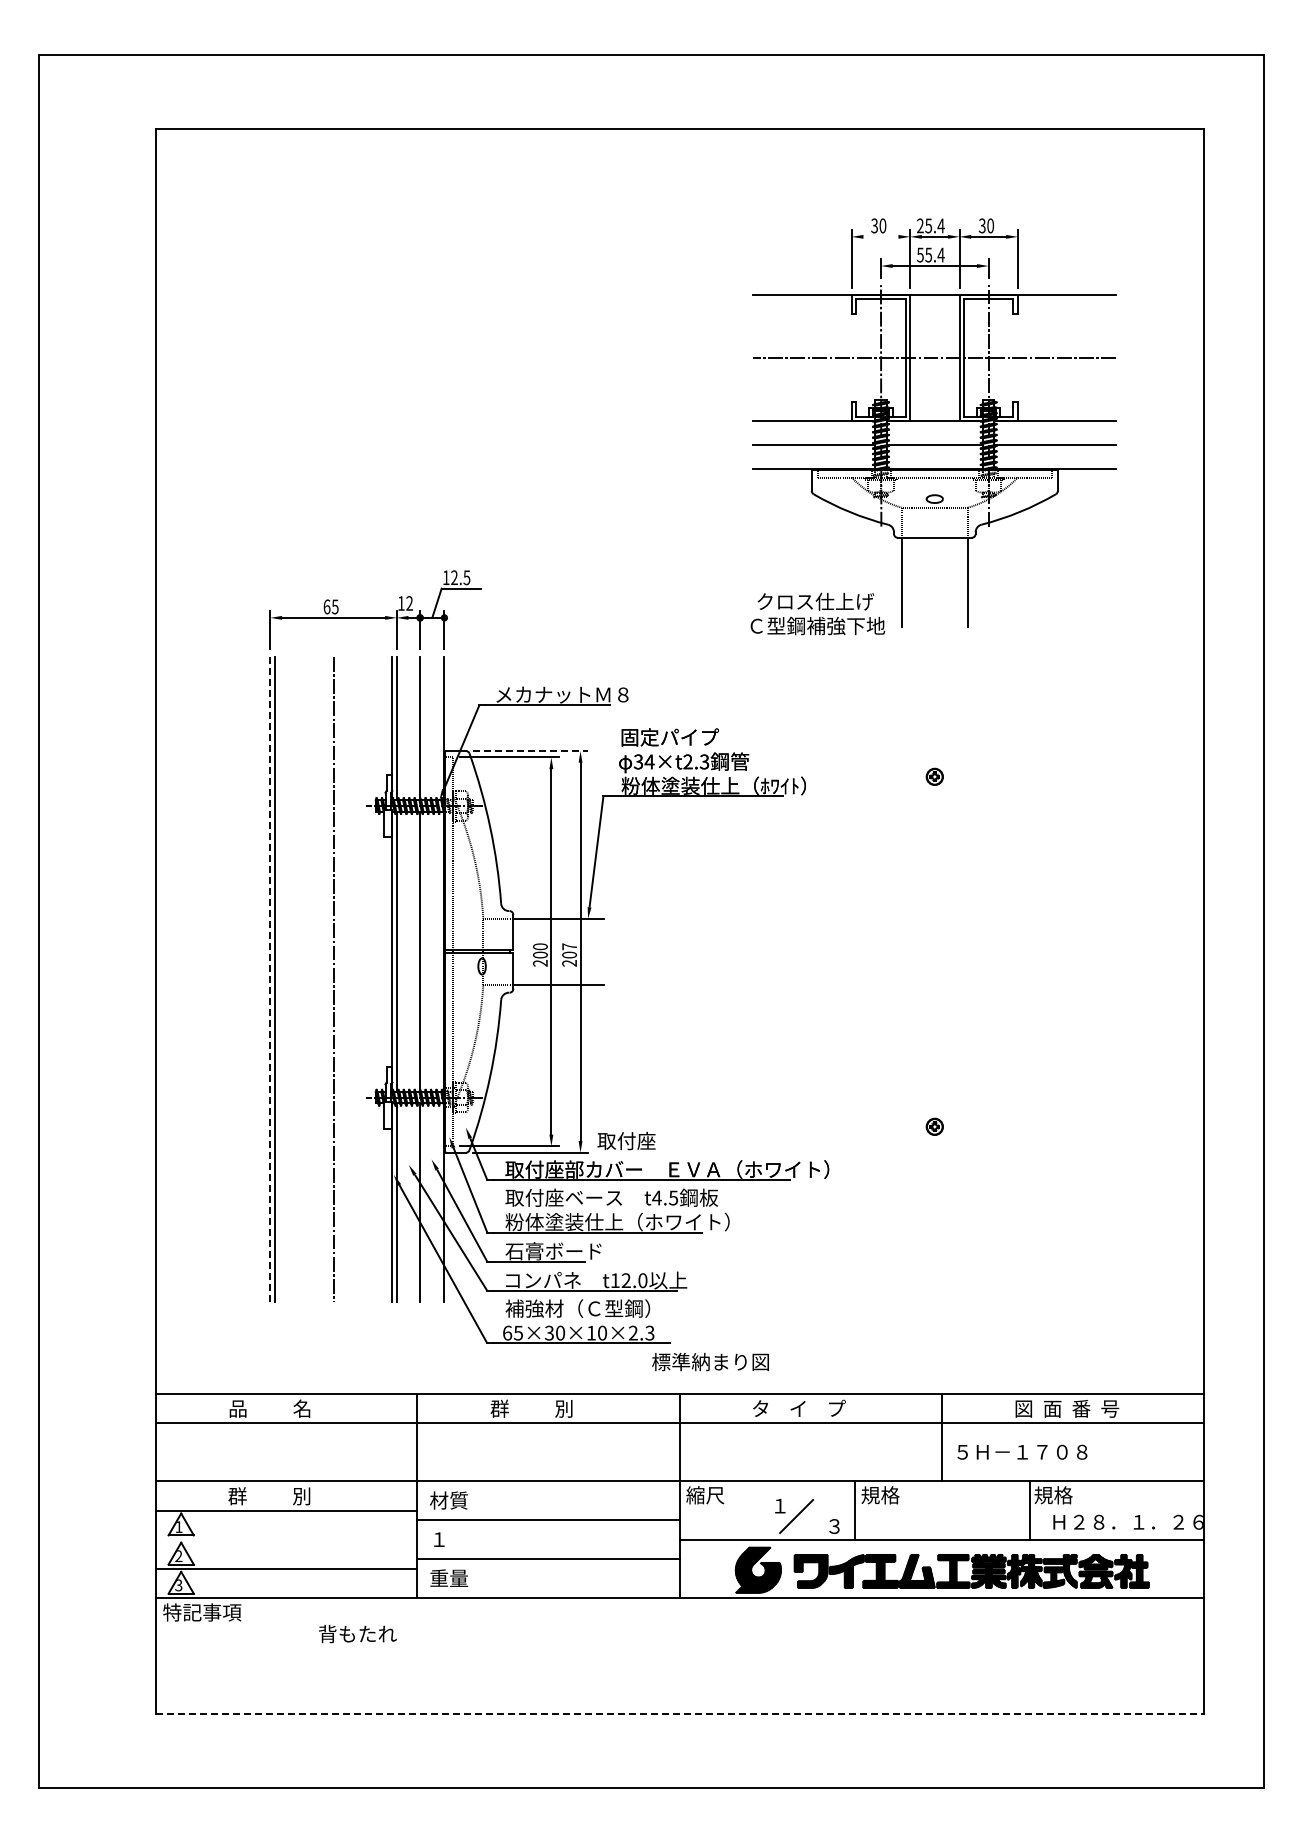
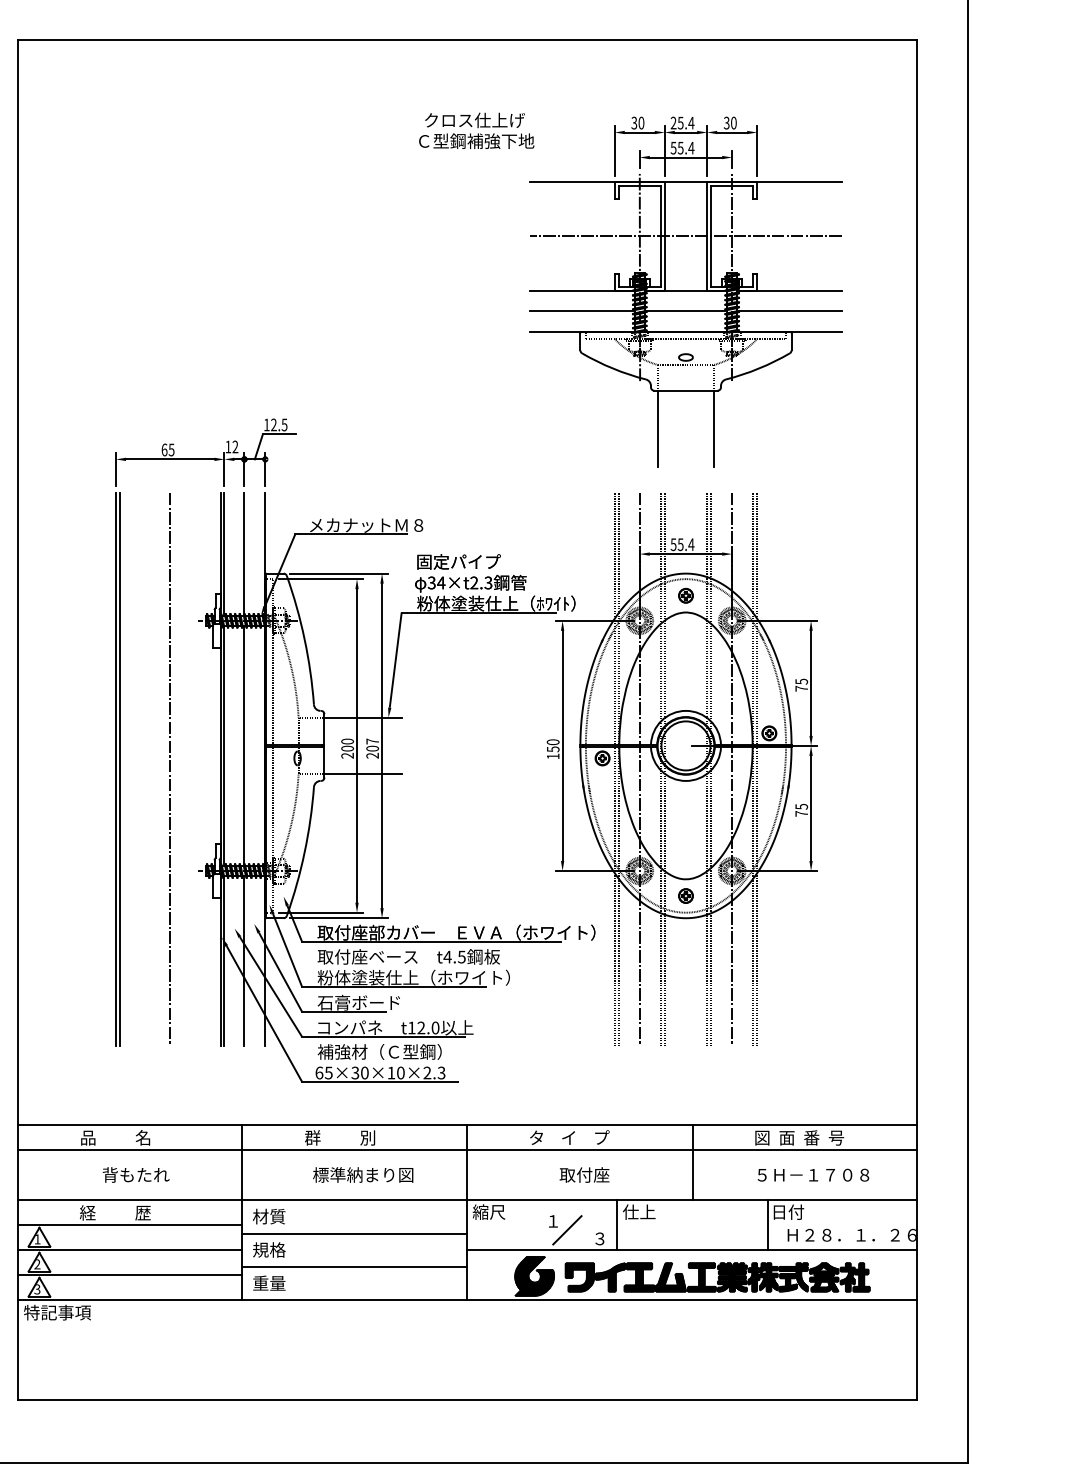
line: (880, 236) -> (639, 132), added
text: (817, 613) -> (476, 130), moved
line: (531, 751) -> (339, 574), dashed -> solid
line: (270, 979) -> (116, 769), dashed -> solid
part: (930, 979) -> (682, 769), added
text: (626, 1141) -> (584, 1175), moved
text: (710, 1362) -> (363, 1175), moved
text: (1022, 1451) -> (813, 1174), moved
text: (880, 1495) -> (639, 1212), 規格 -> 仕上
text: (1053, 1495) -> (787, 1212), 規格 -> 日付
text: (269, 1496) -> (115, 1213), 群          別 -> 経          歴
line: (286, 1539) -> (129, 1250), added
text: (449, 1539) -> (269, 1250), １ -> 規格
text: (357, 1633) -> (135, 1174), moved
line: (680, 1714) -> (467, 1400), dashed -> solid

